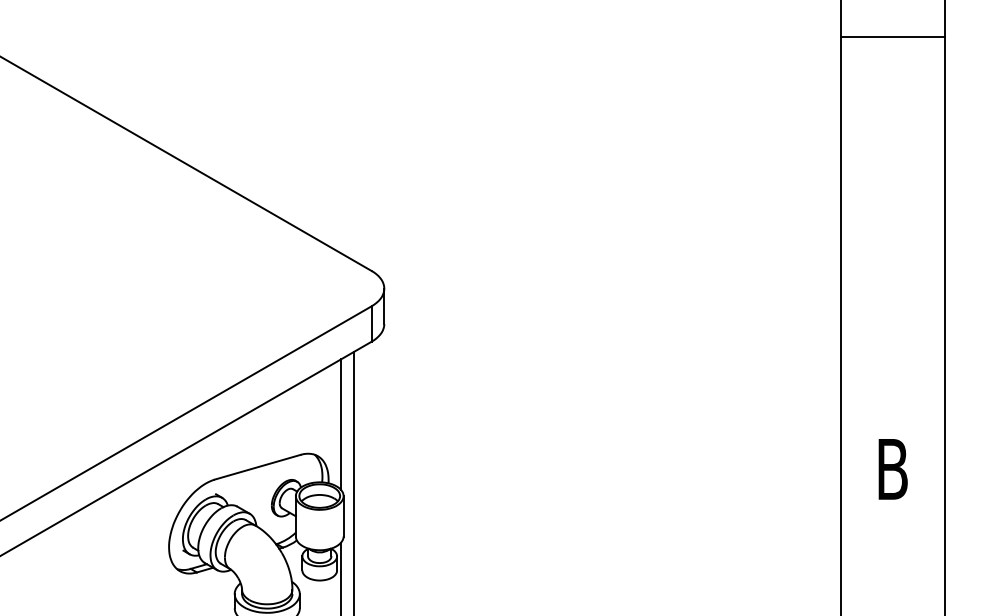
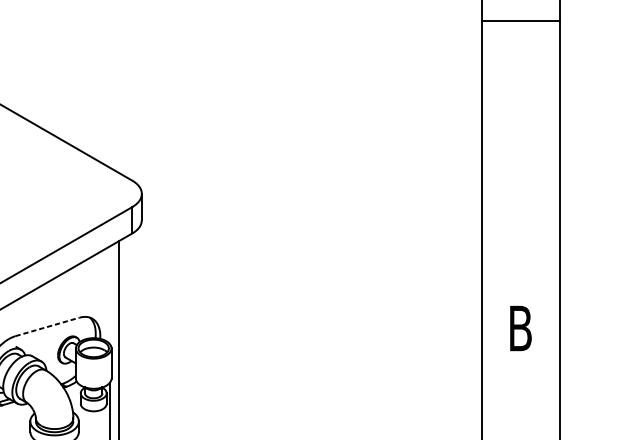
line: (892, 36) -> (520, 20), moved
line: (340, 424) -> (109, 295), removed
line: (257, 467) -> (47, 327), solid -> dashed

